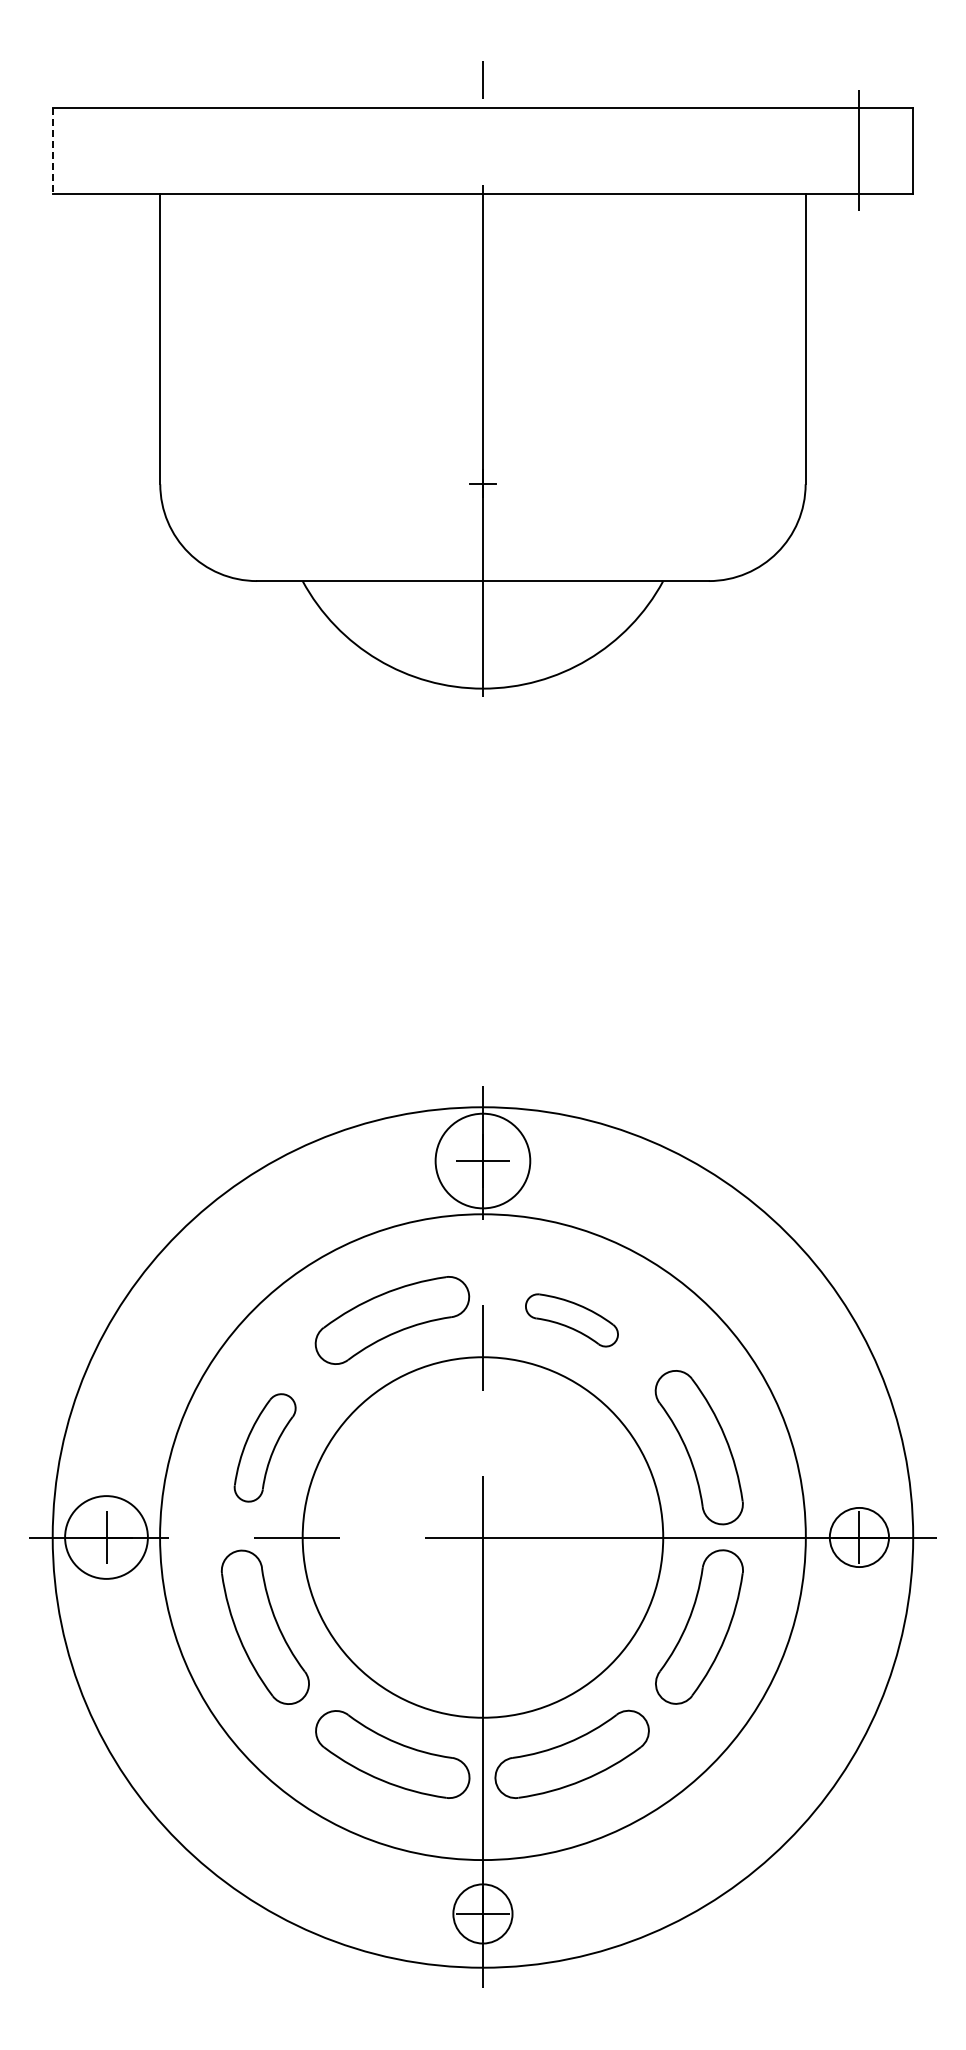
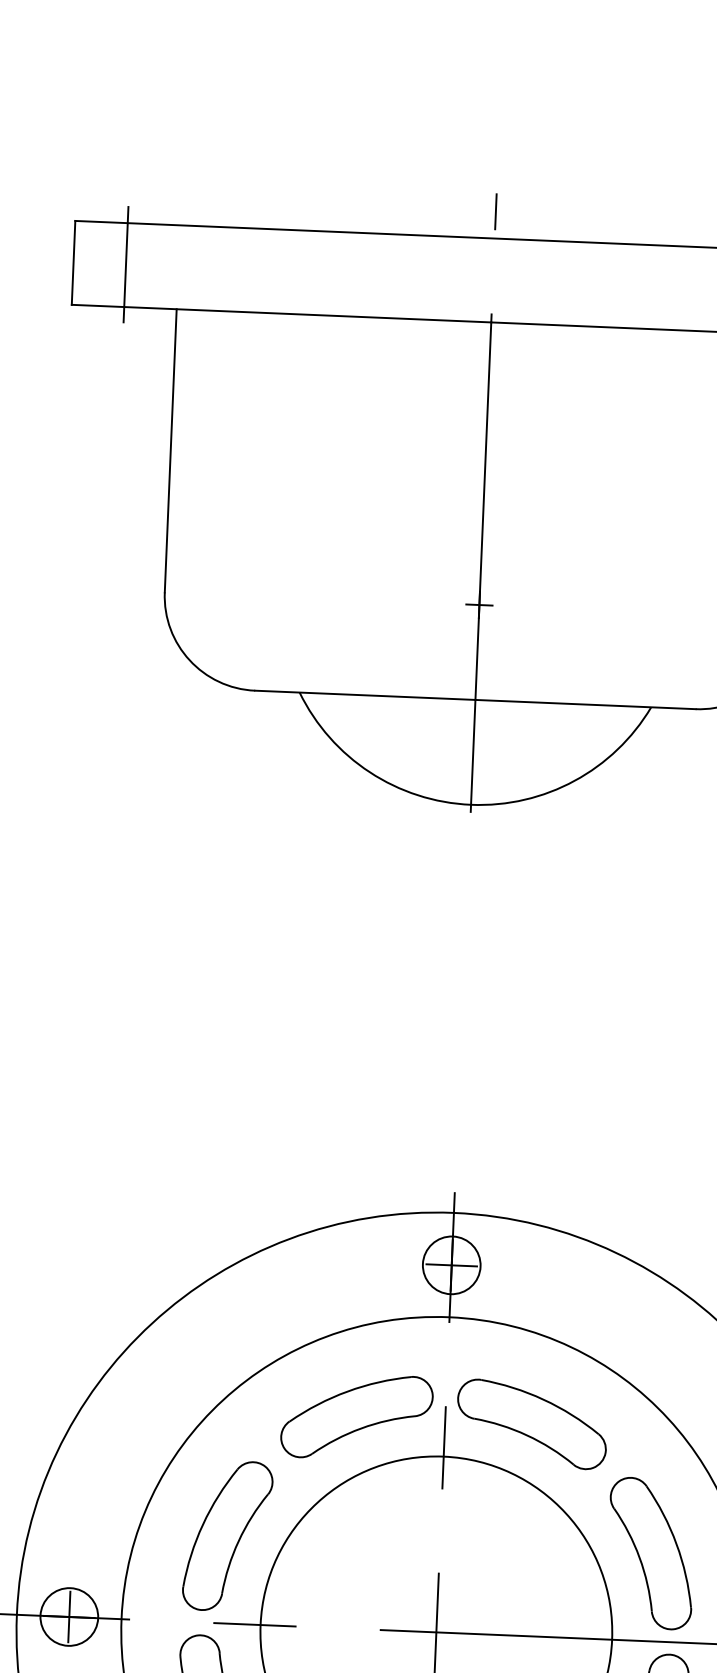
line: (106, 150) -> (126, 264), added
line: (52, 151) -> (73, 263), dashed -> solid
circle: (482, 1160) -> (451, 1264), size x0.62
part: (571, 1320) -> (531, 1424), size x1.67
part: (264, 1447) -> (227, 1535), size x1.43
circle: (106, 1537) -> (69, 1617), size x0.71

